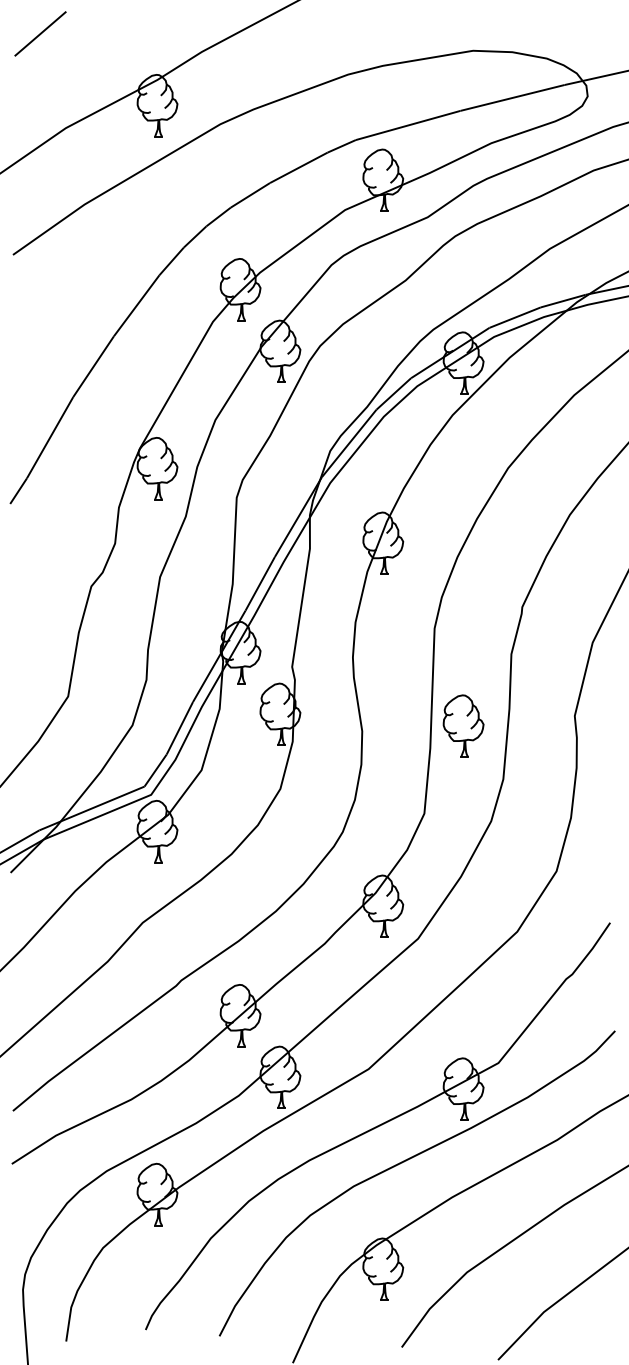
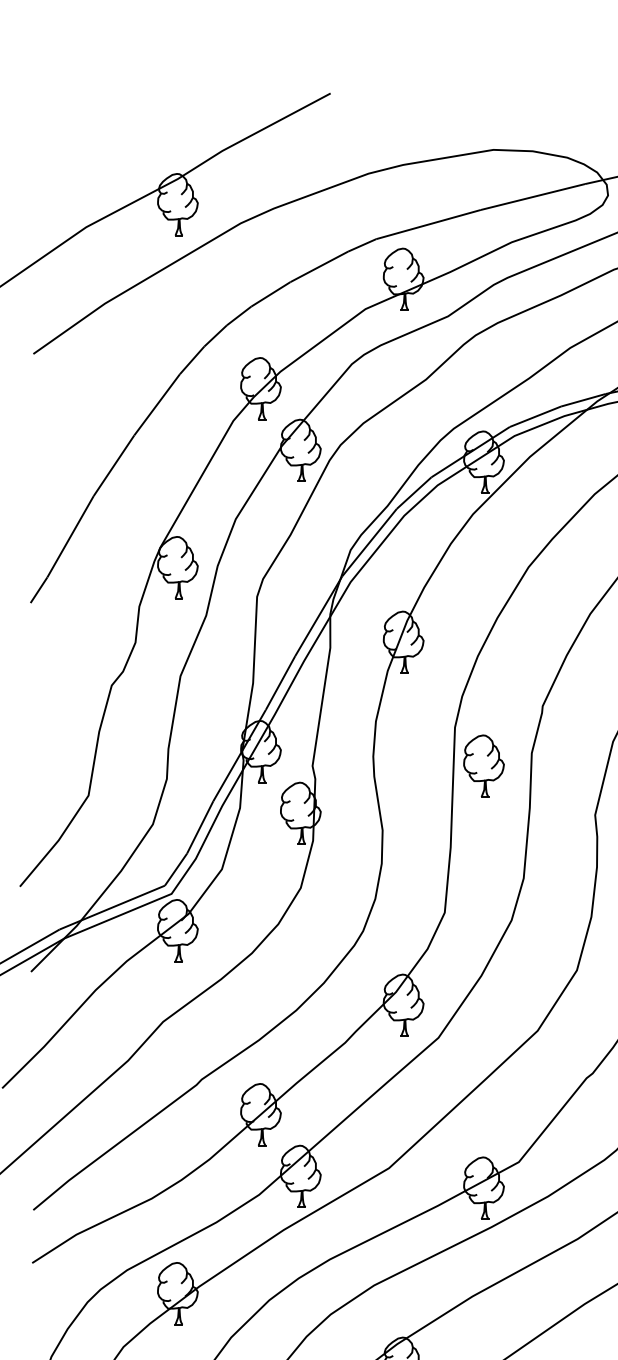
line: (40, 33) -> (60, 132), removed
part: (463, 725) -> (483, 765), moved

